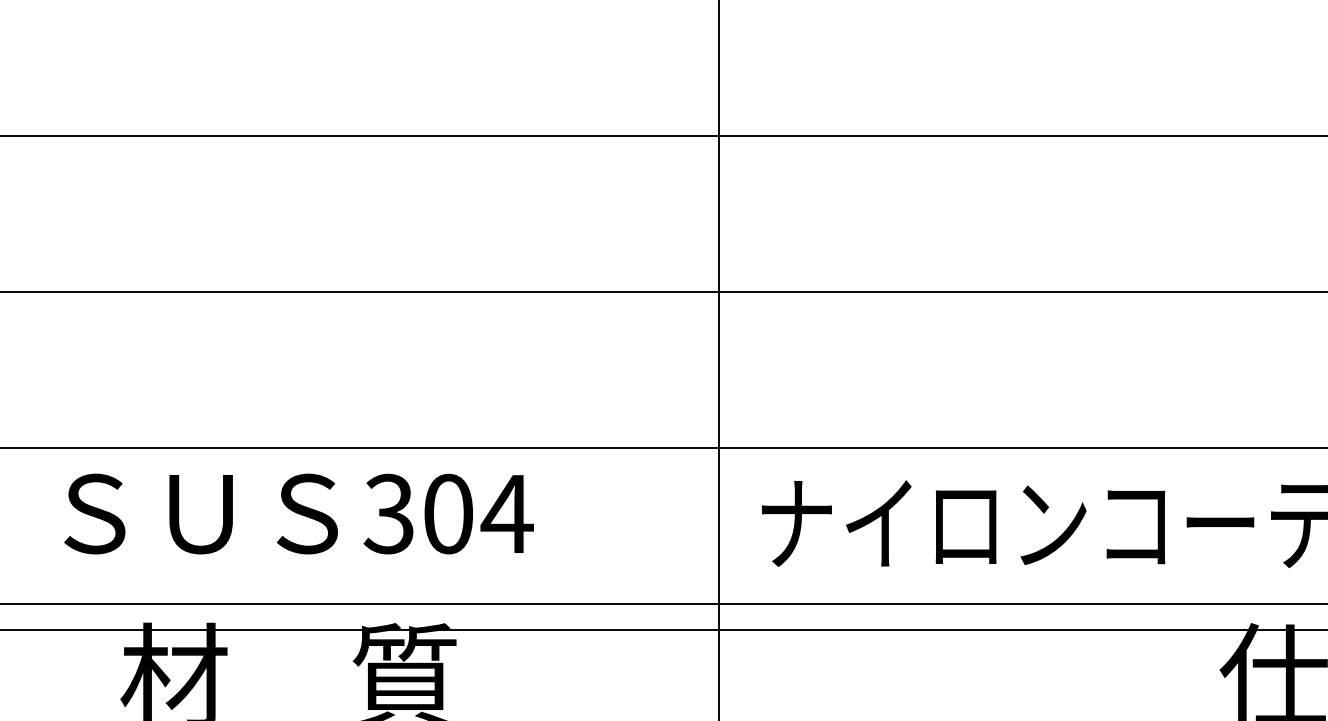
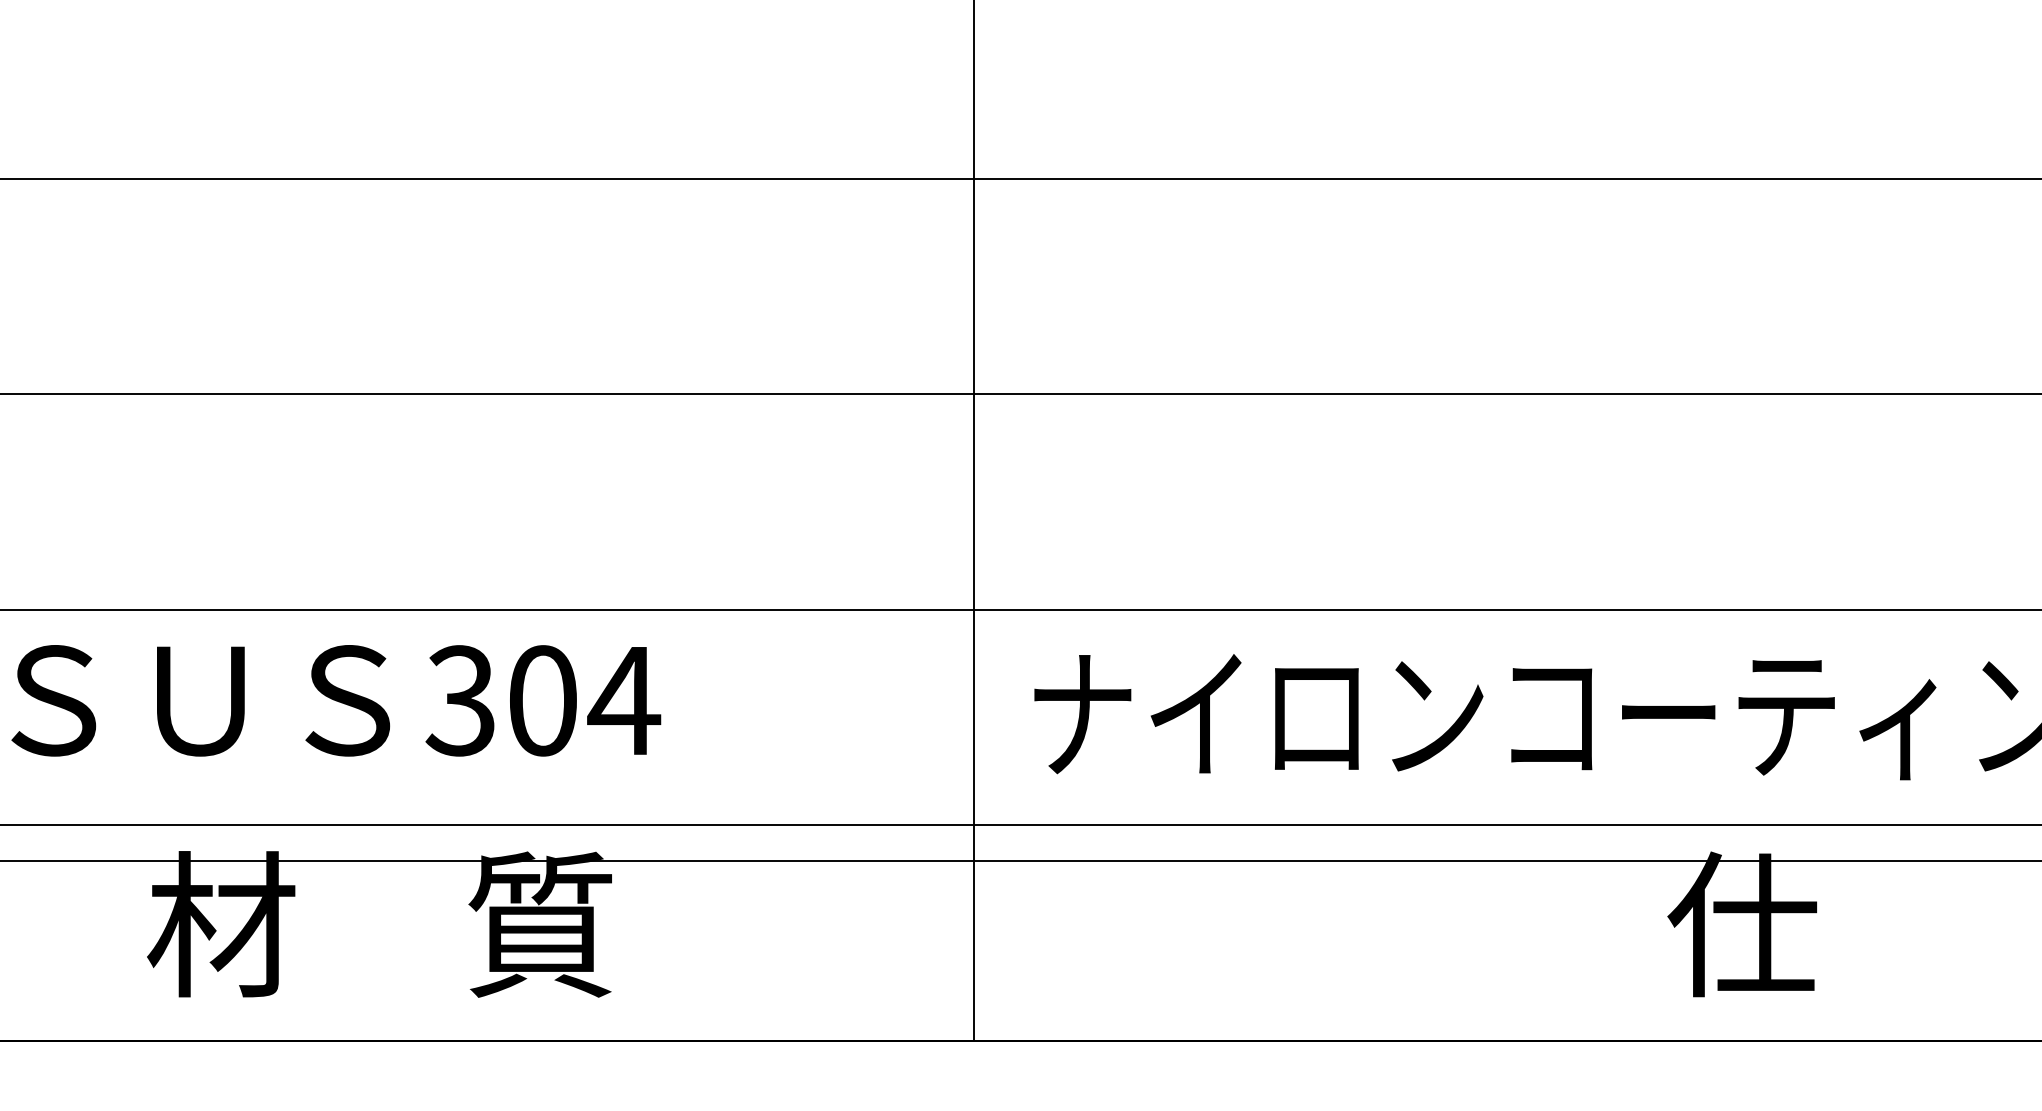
text: (299, 513) -> (336, 700), moved

